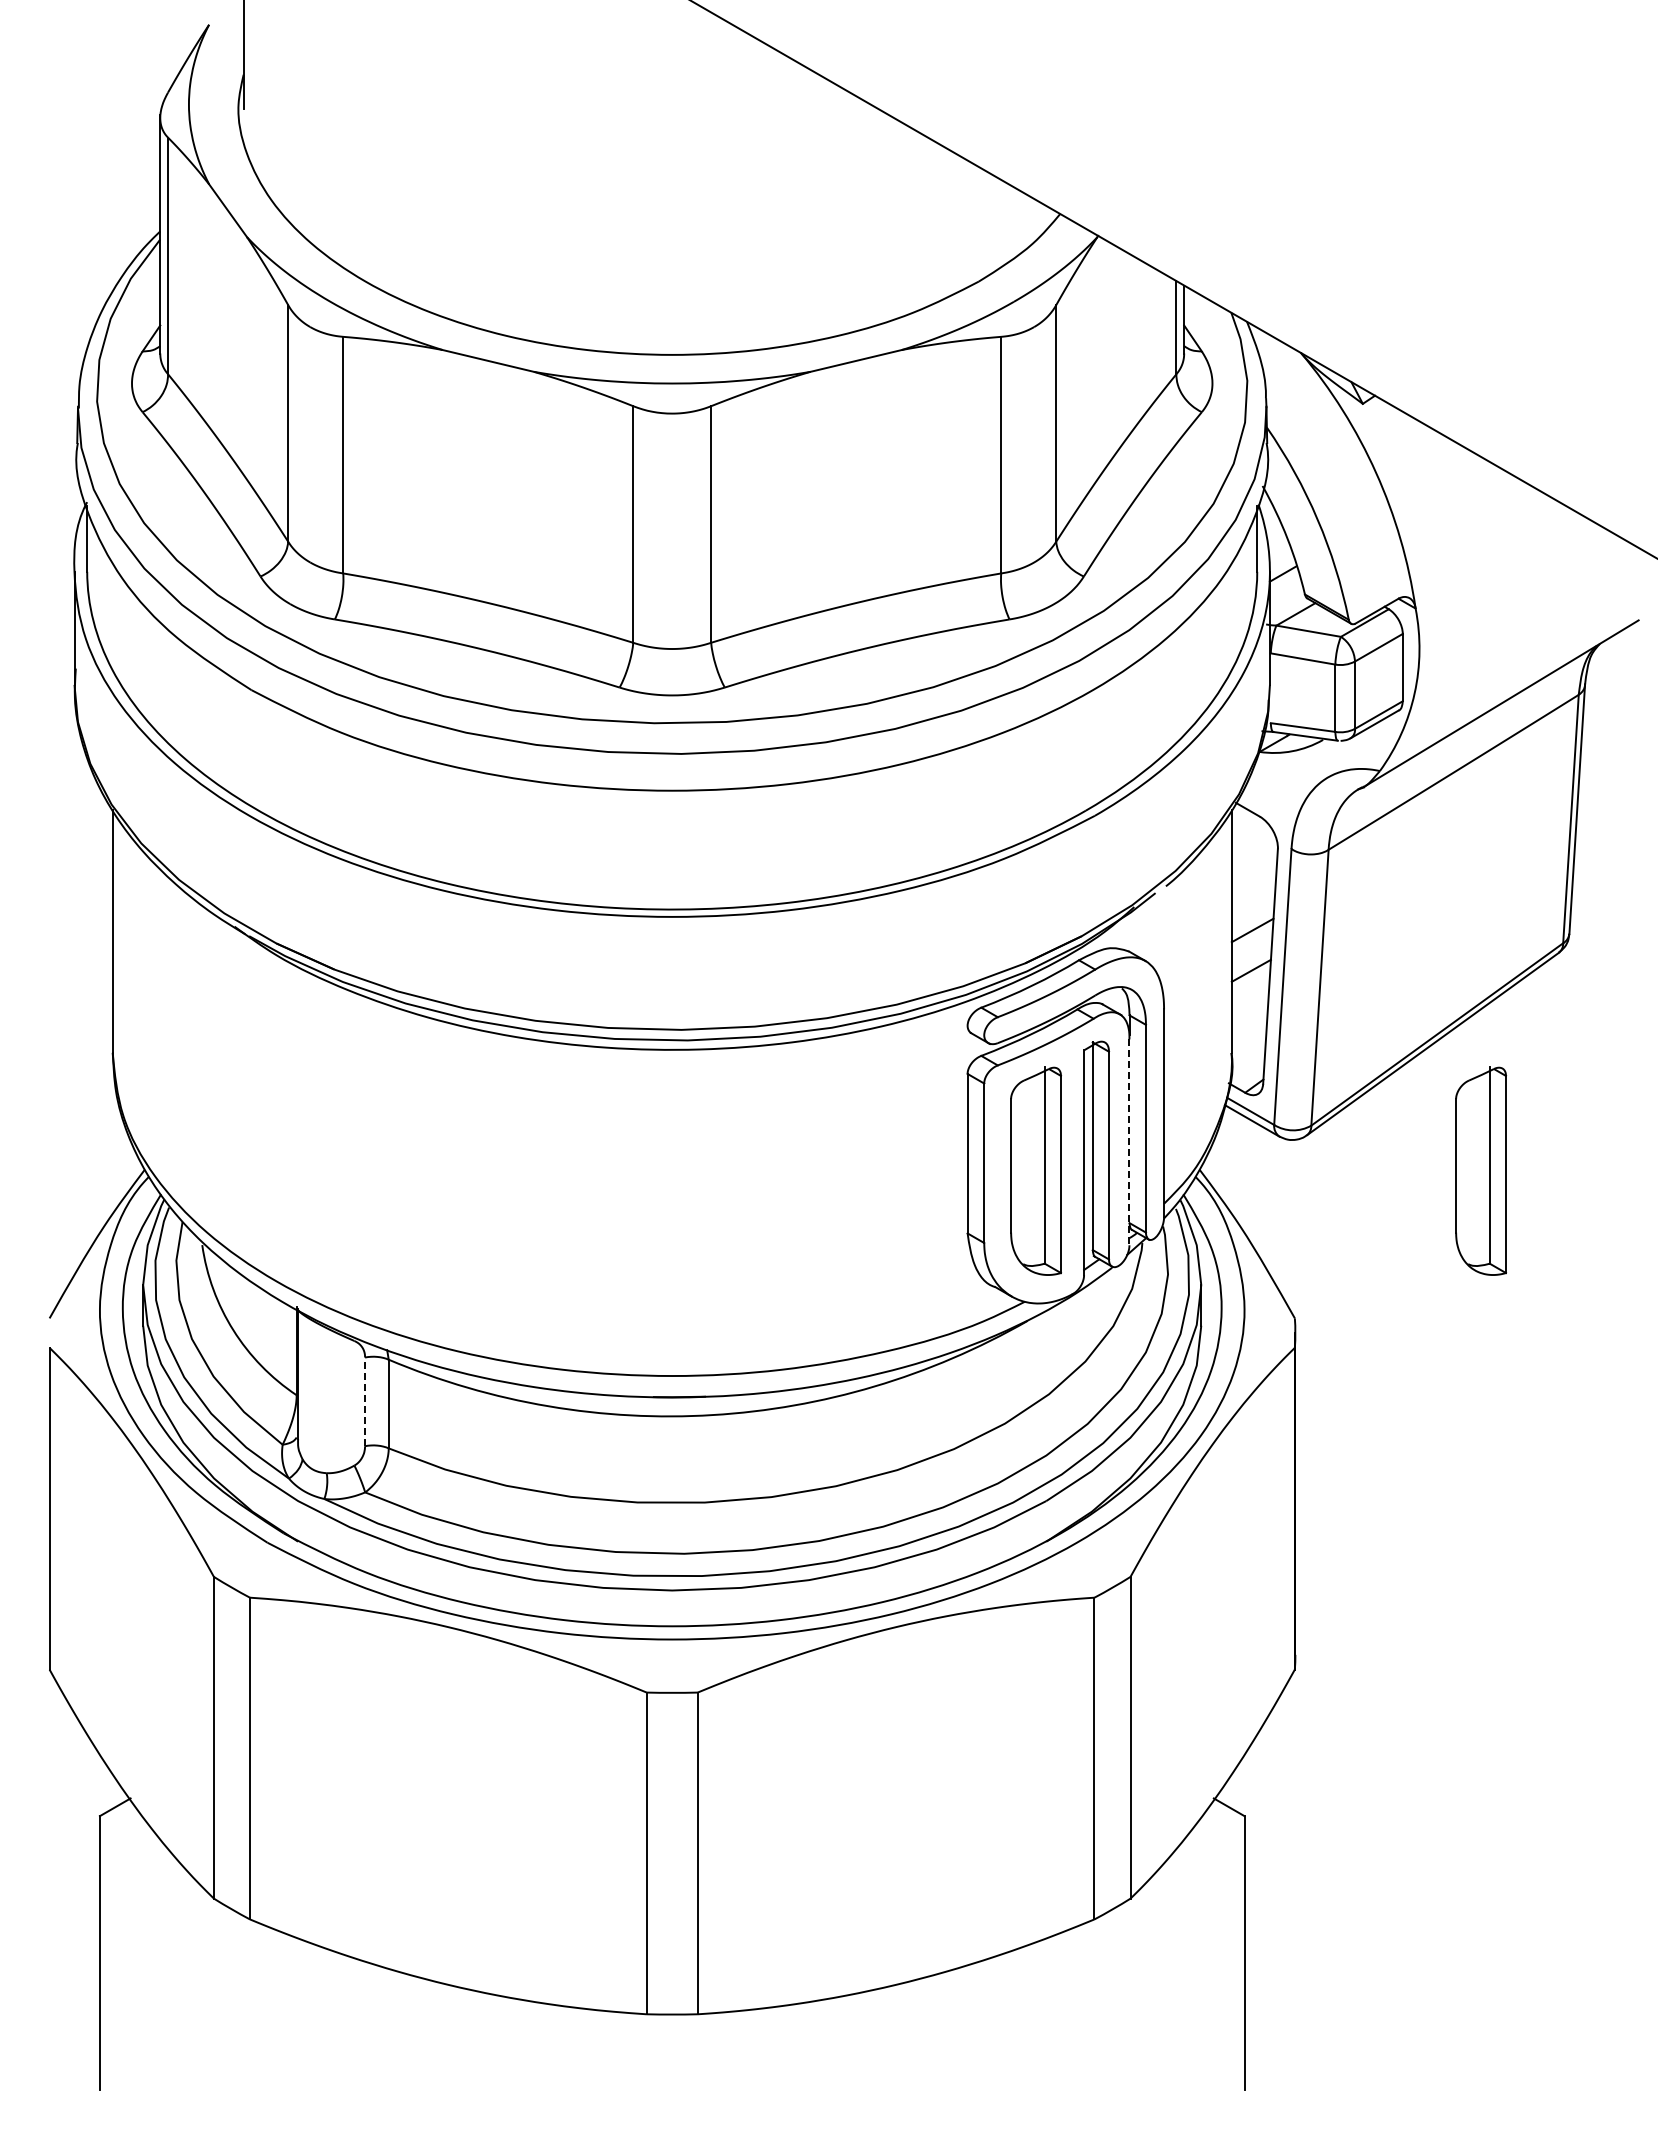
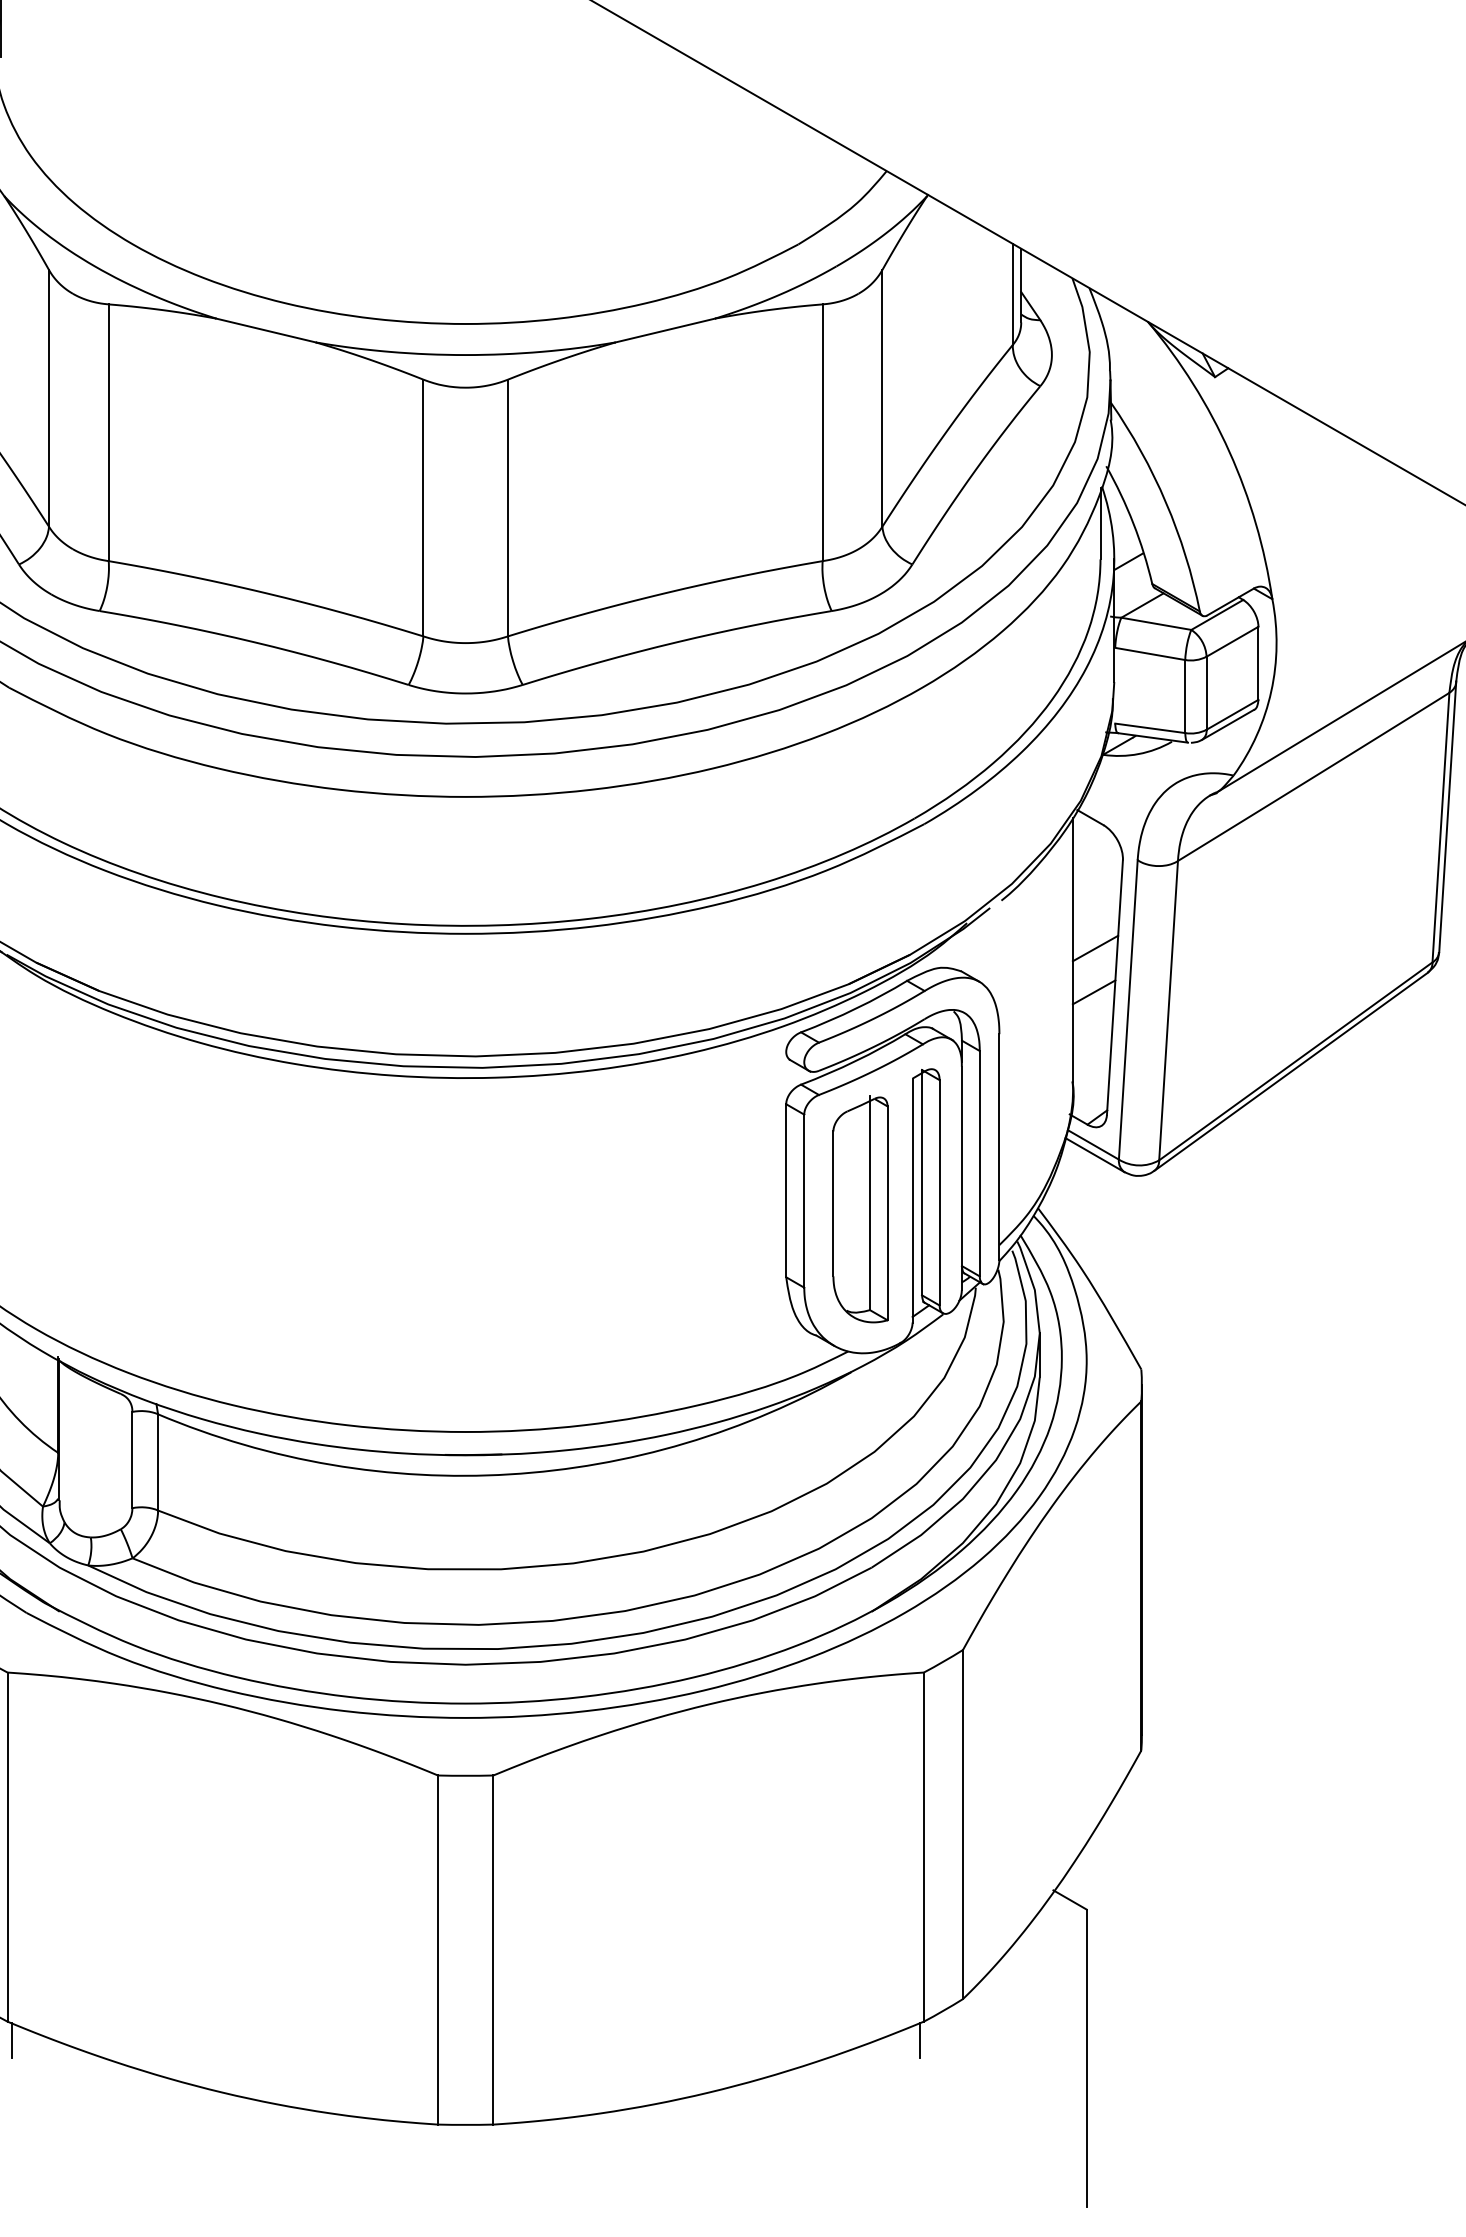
line: (1129, 1142) -> (961, 1178), dashed -> solid
part: (1480, 1170) -> (1342, 1208), removed
line: (365, 1401) -> (132, 1459), dashed -> solid
line: (253, 1936) -> (11, 2040), added
line: (1090, 1936) -> (919, 2040), added

